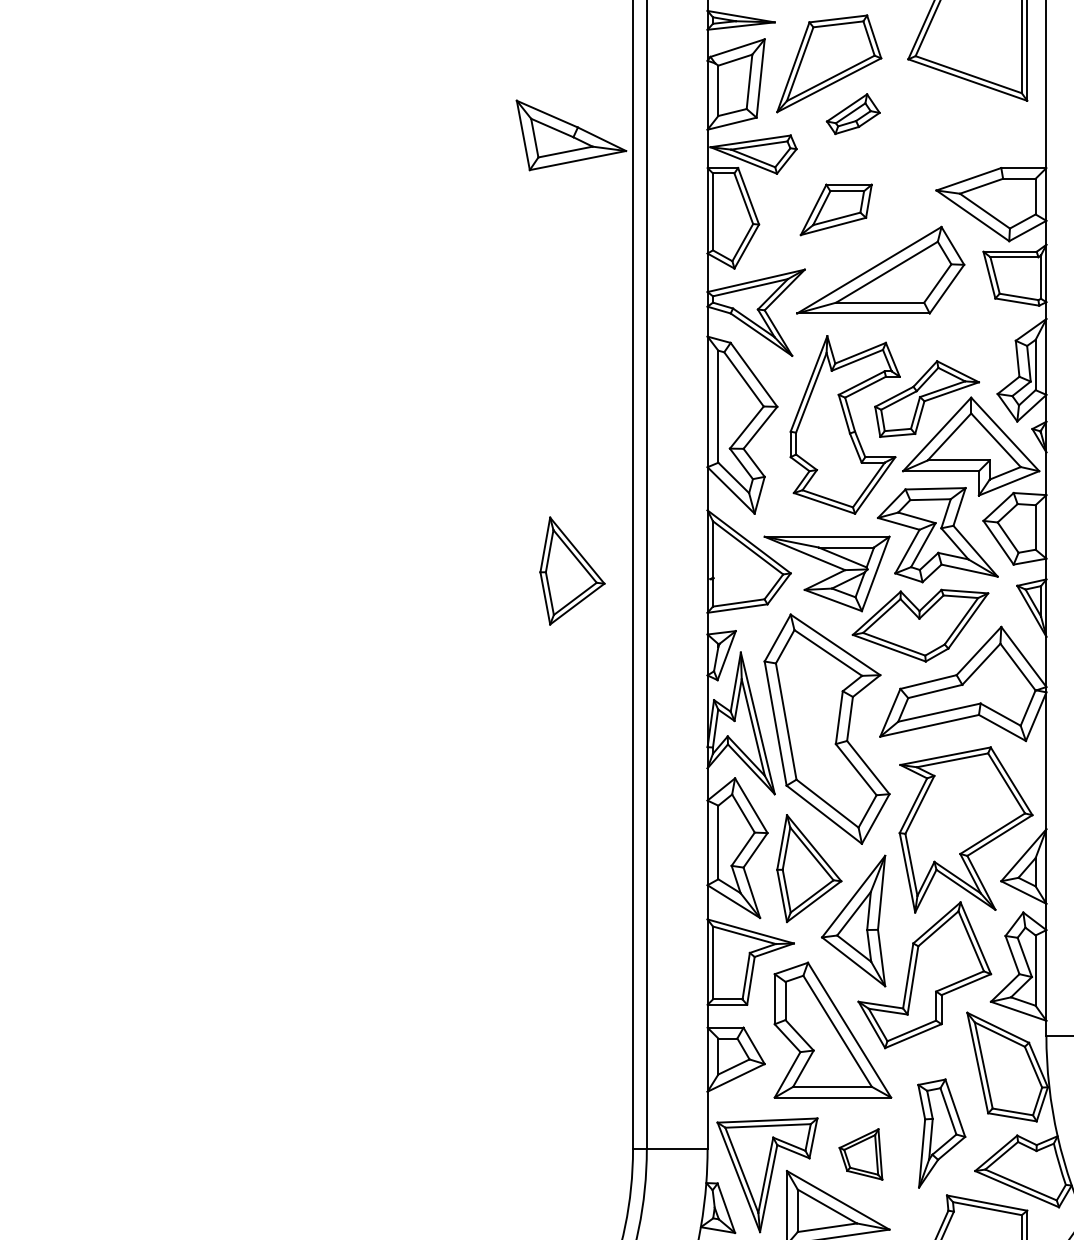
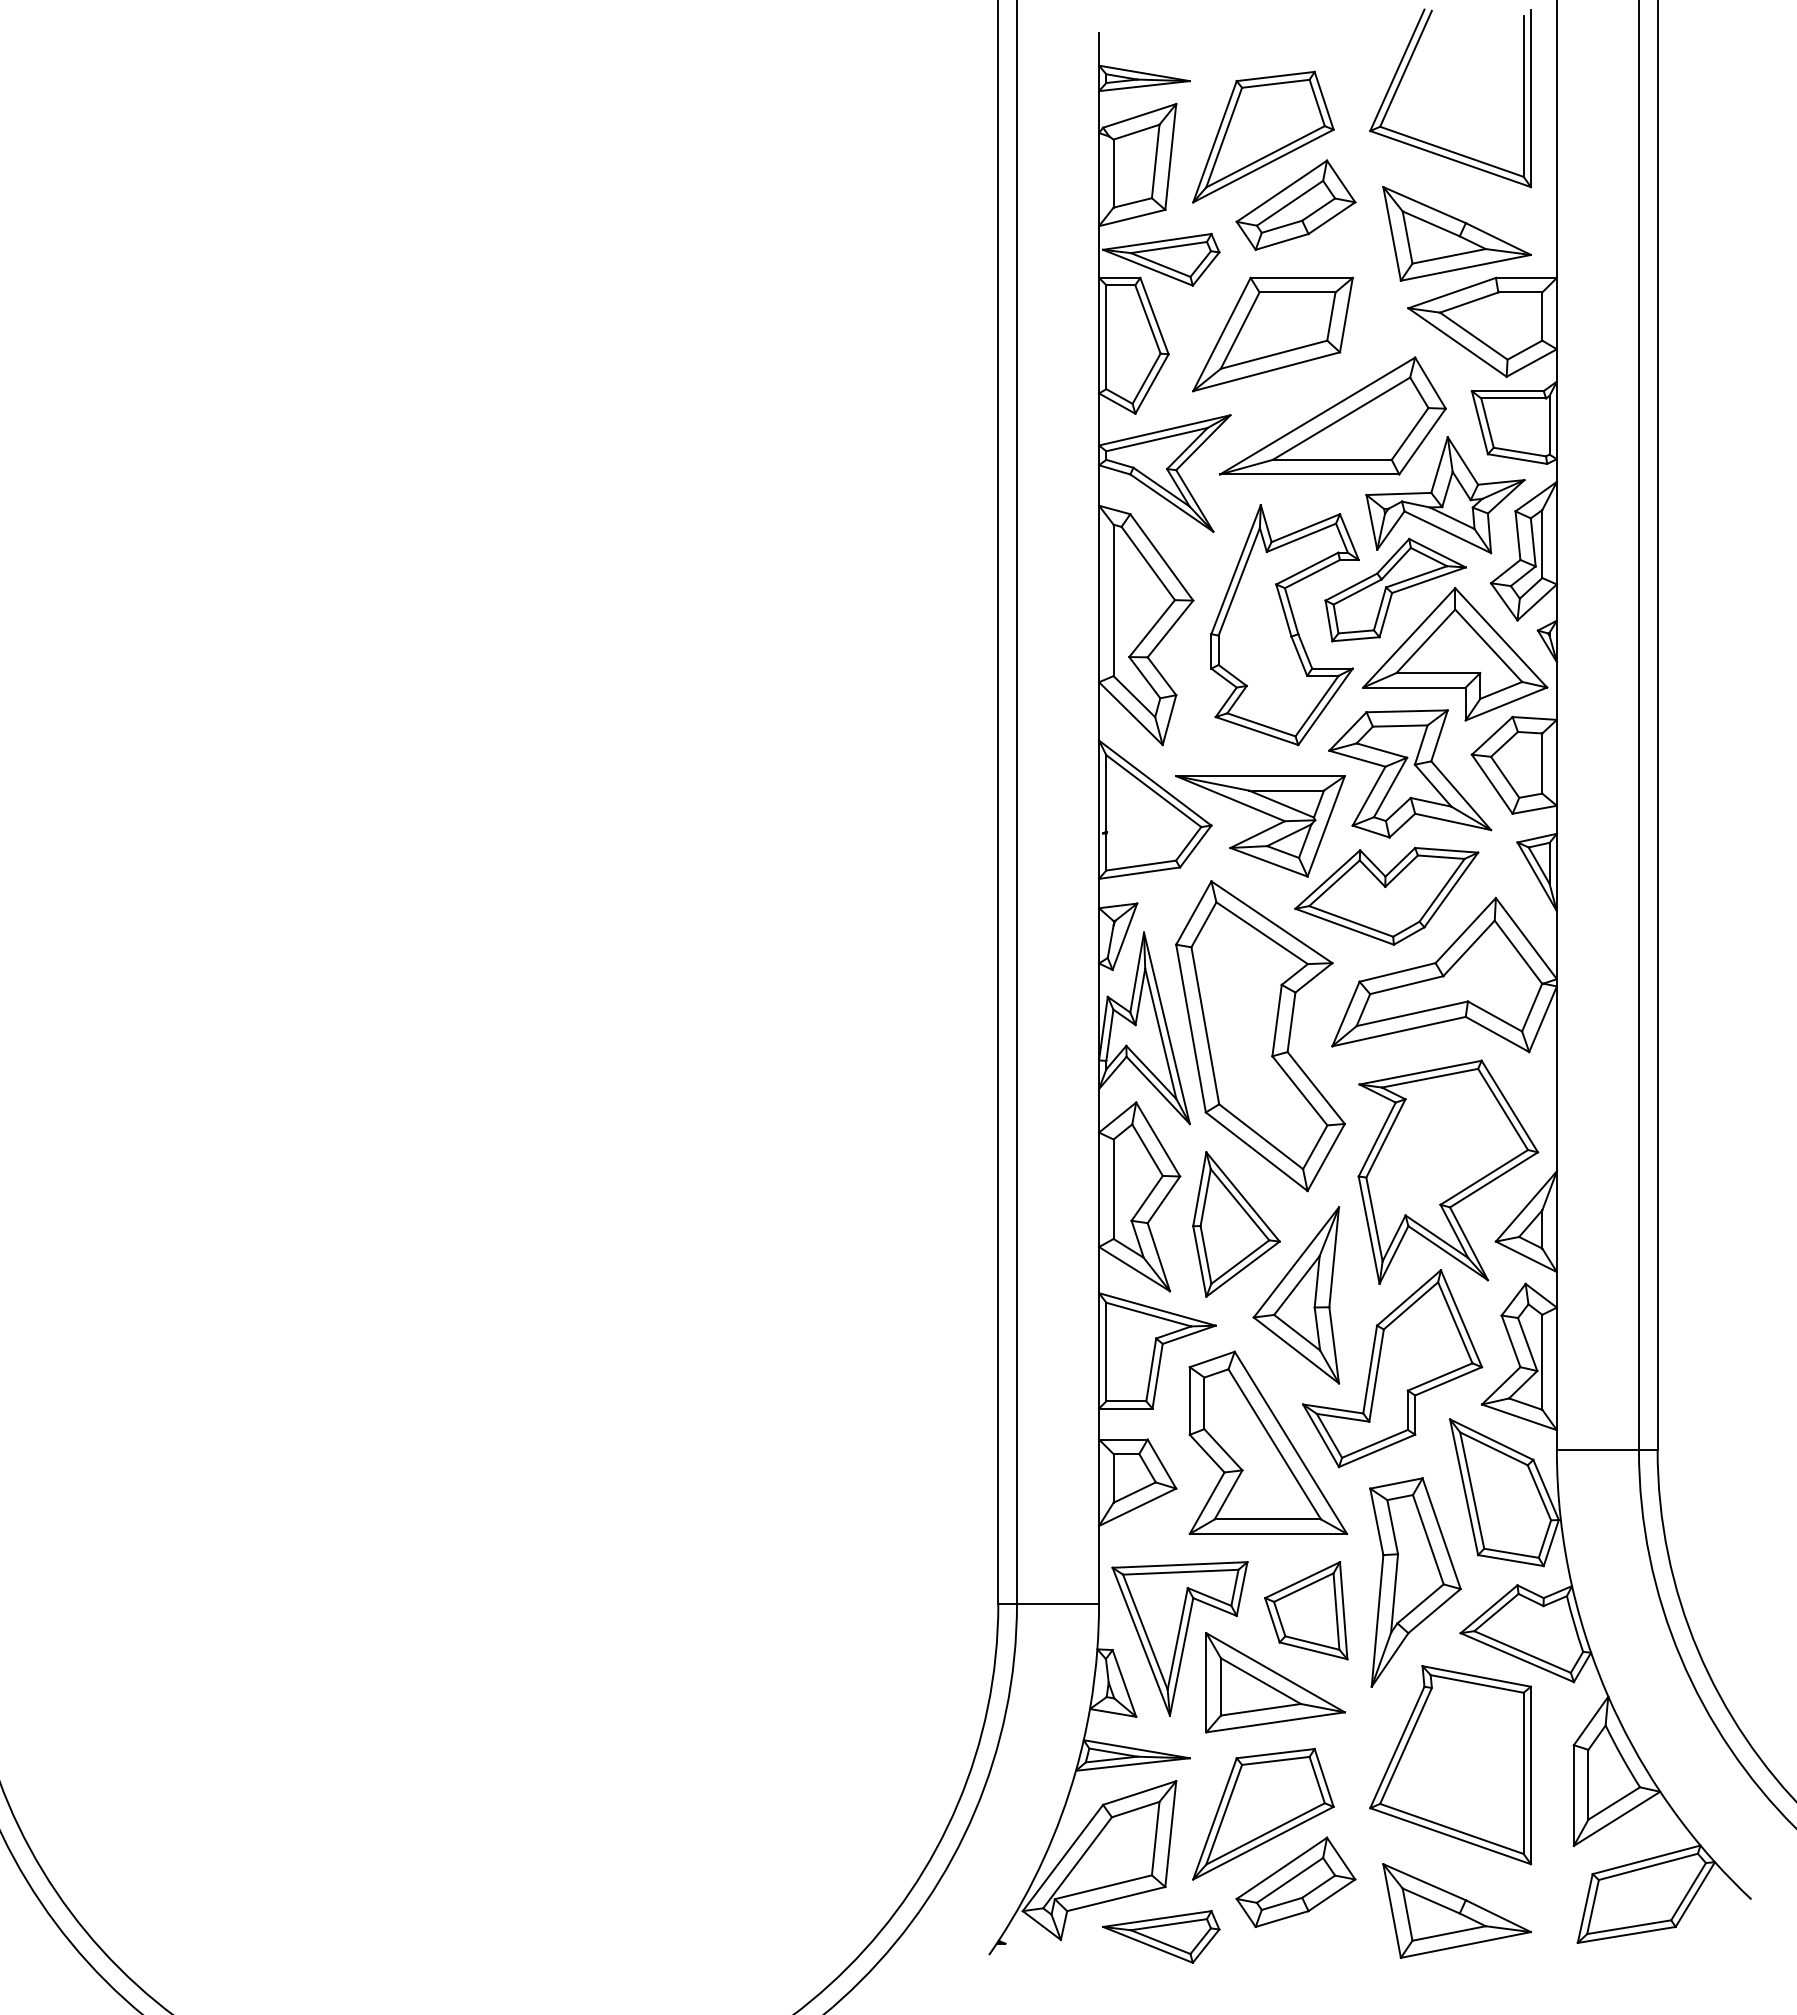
part: (852, 113) -> (1295, 204), size x1.67
part: (570, 135) -> (1456, 233), moved
part: (835, 209) -> (1272, 334), size x1.67
part: (963, 329) -> (1445, 495), added
part: (572, 571) -> (916, 822), removed
part: (941, 1133) -> (1415, 1582), size x1.43
part: (861, 1154) -> (1306, 1610), size x1.43

